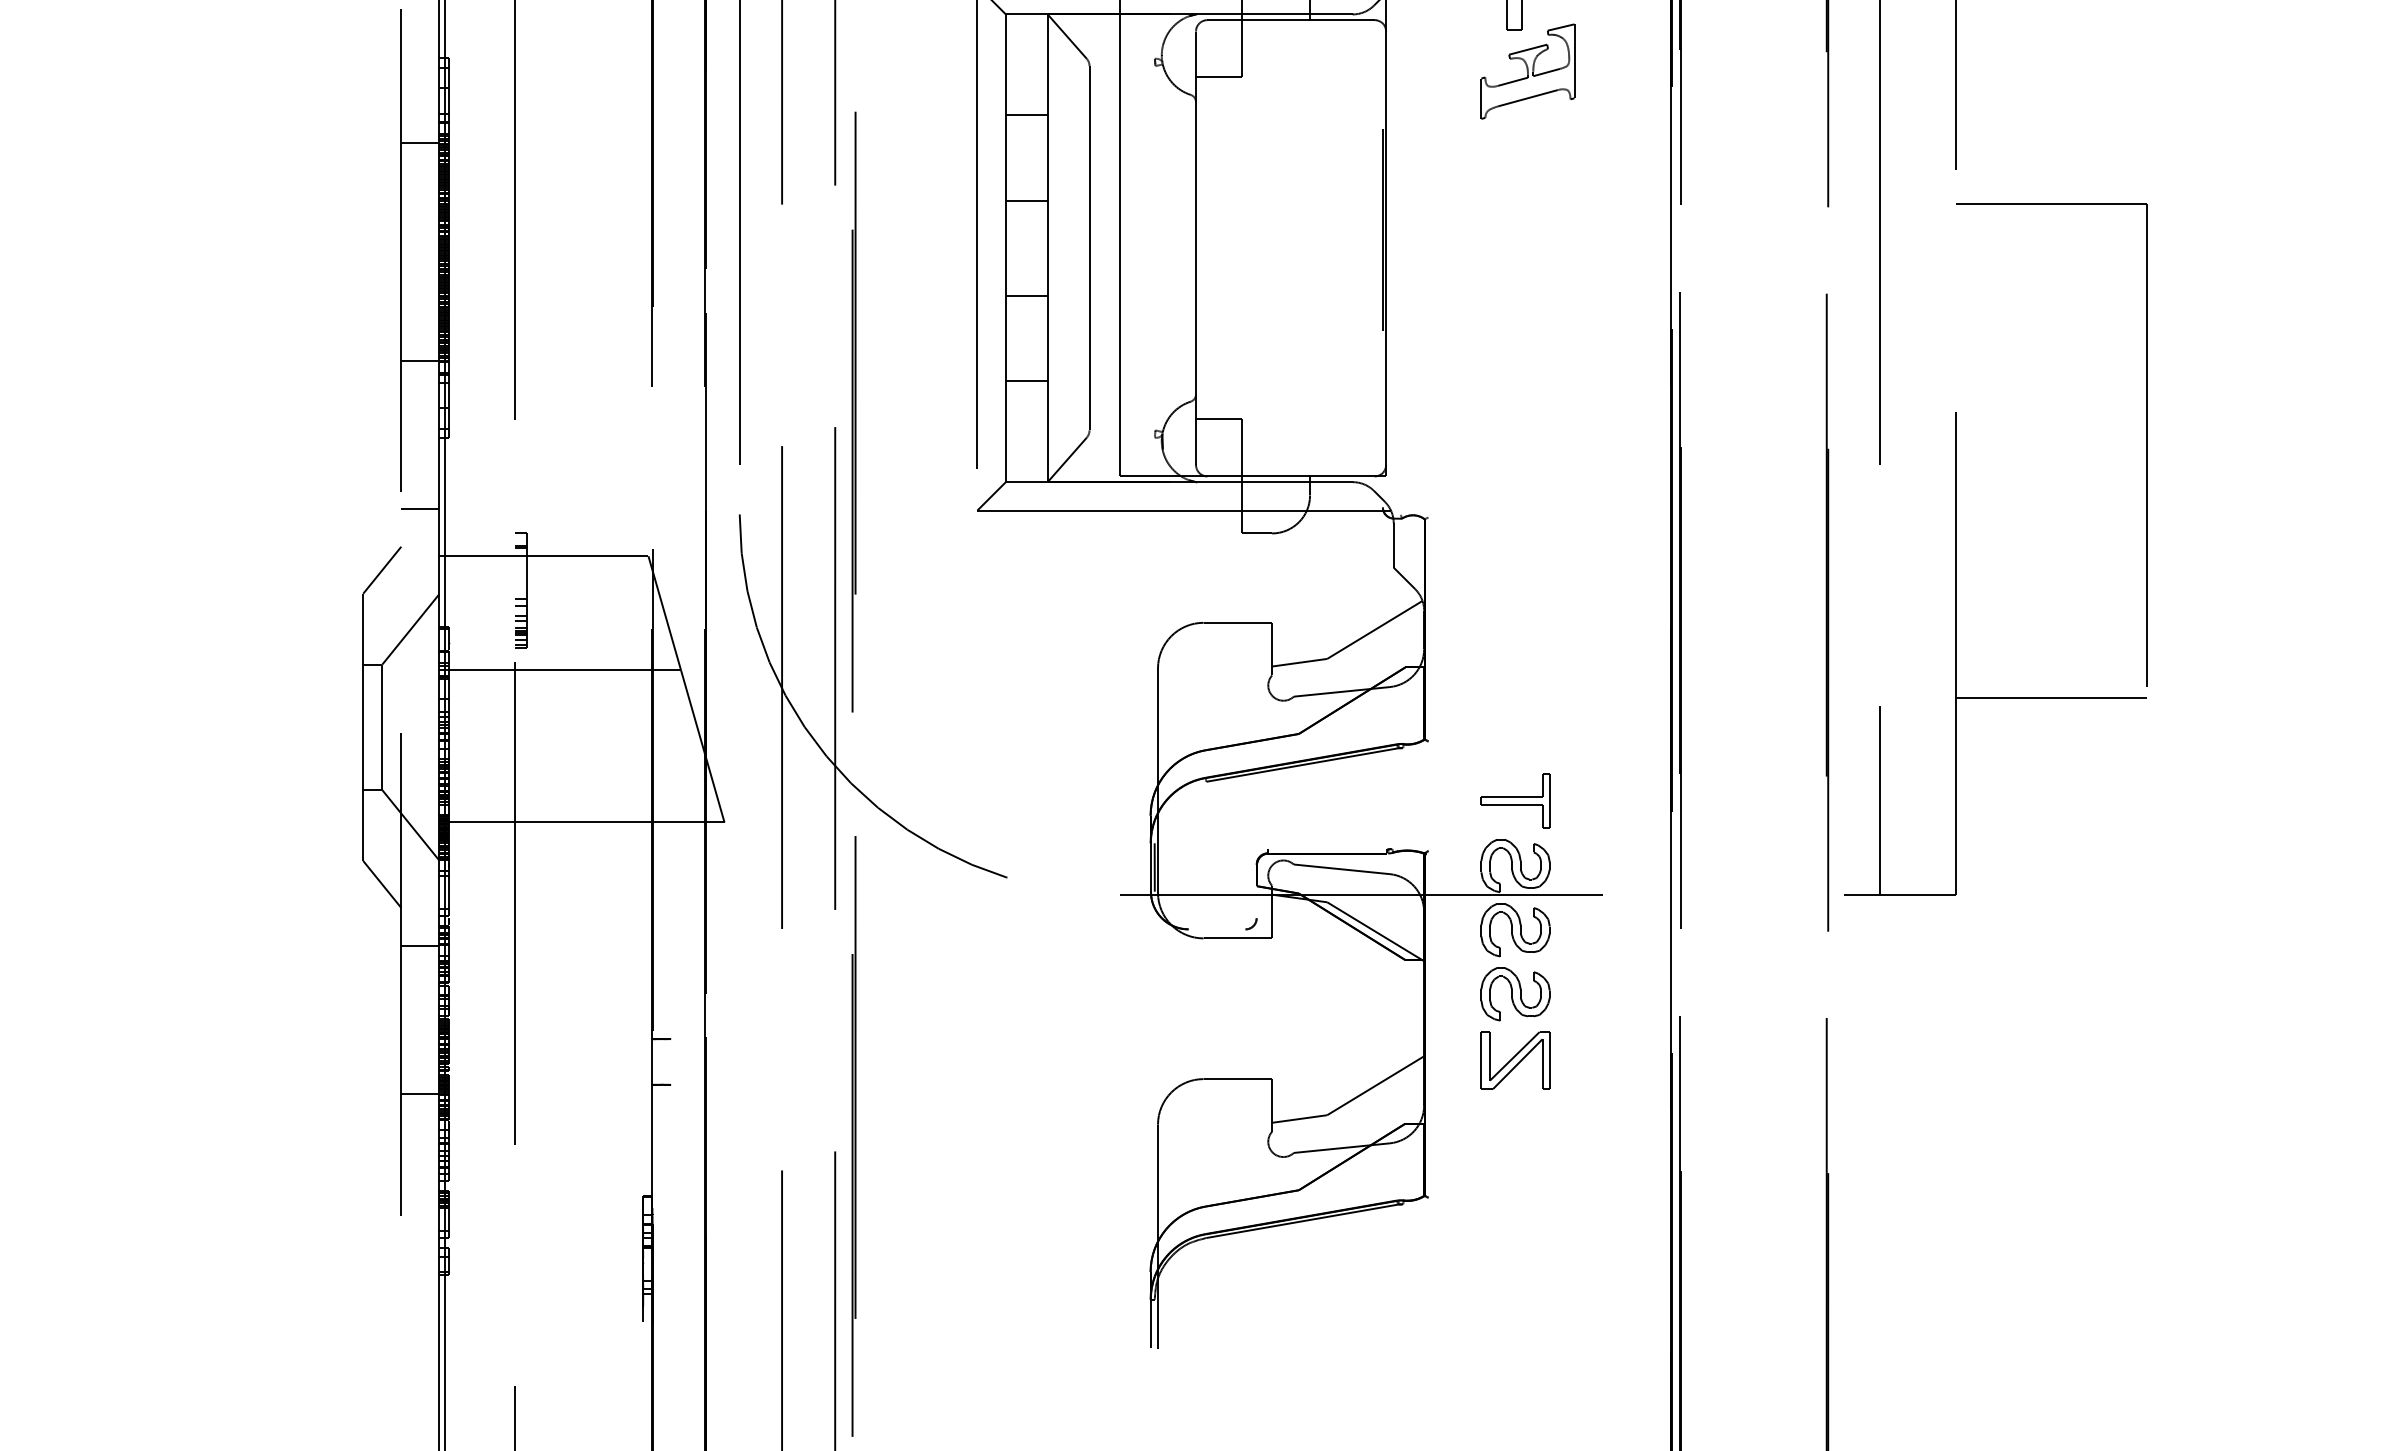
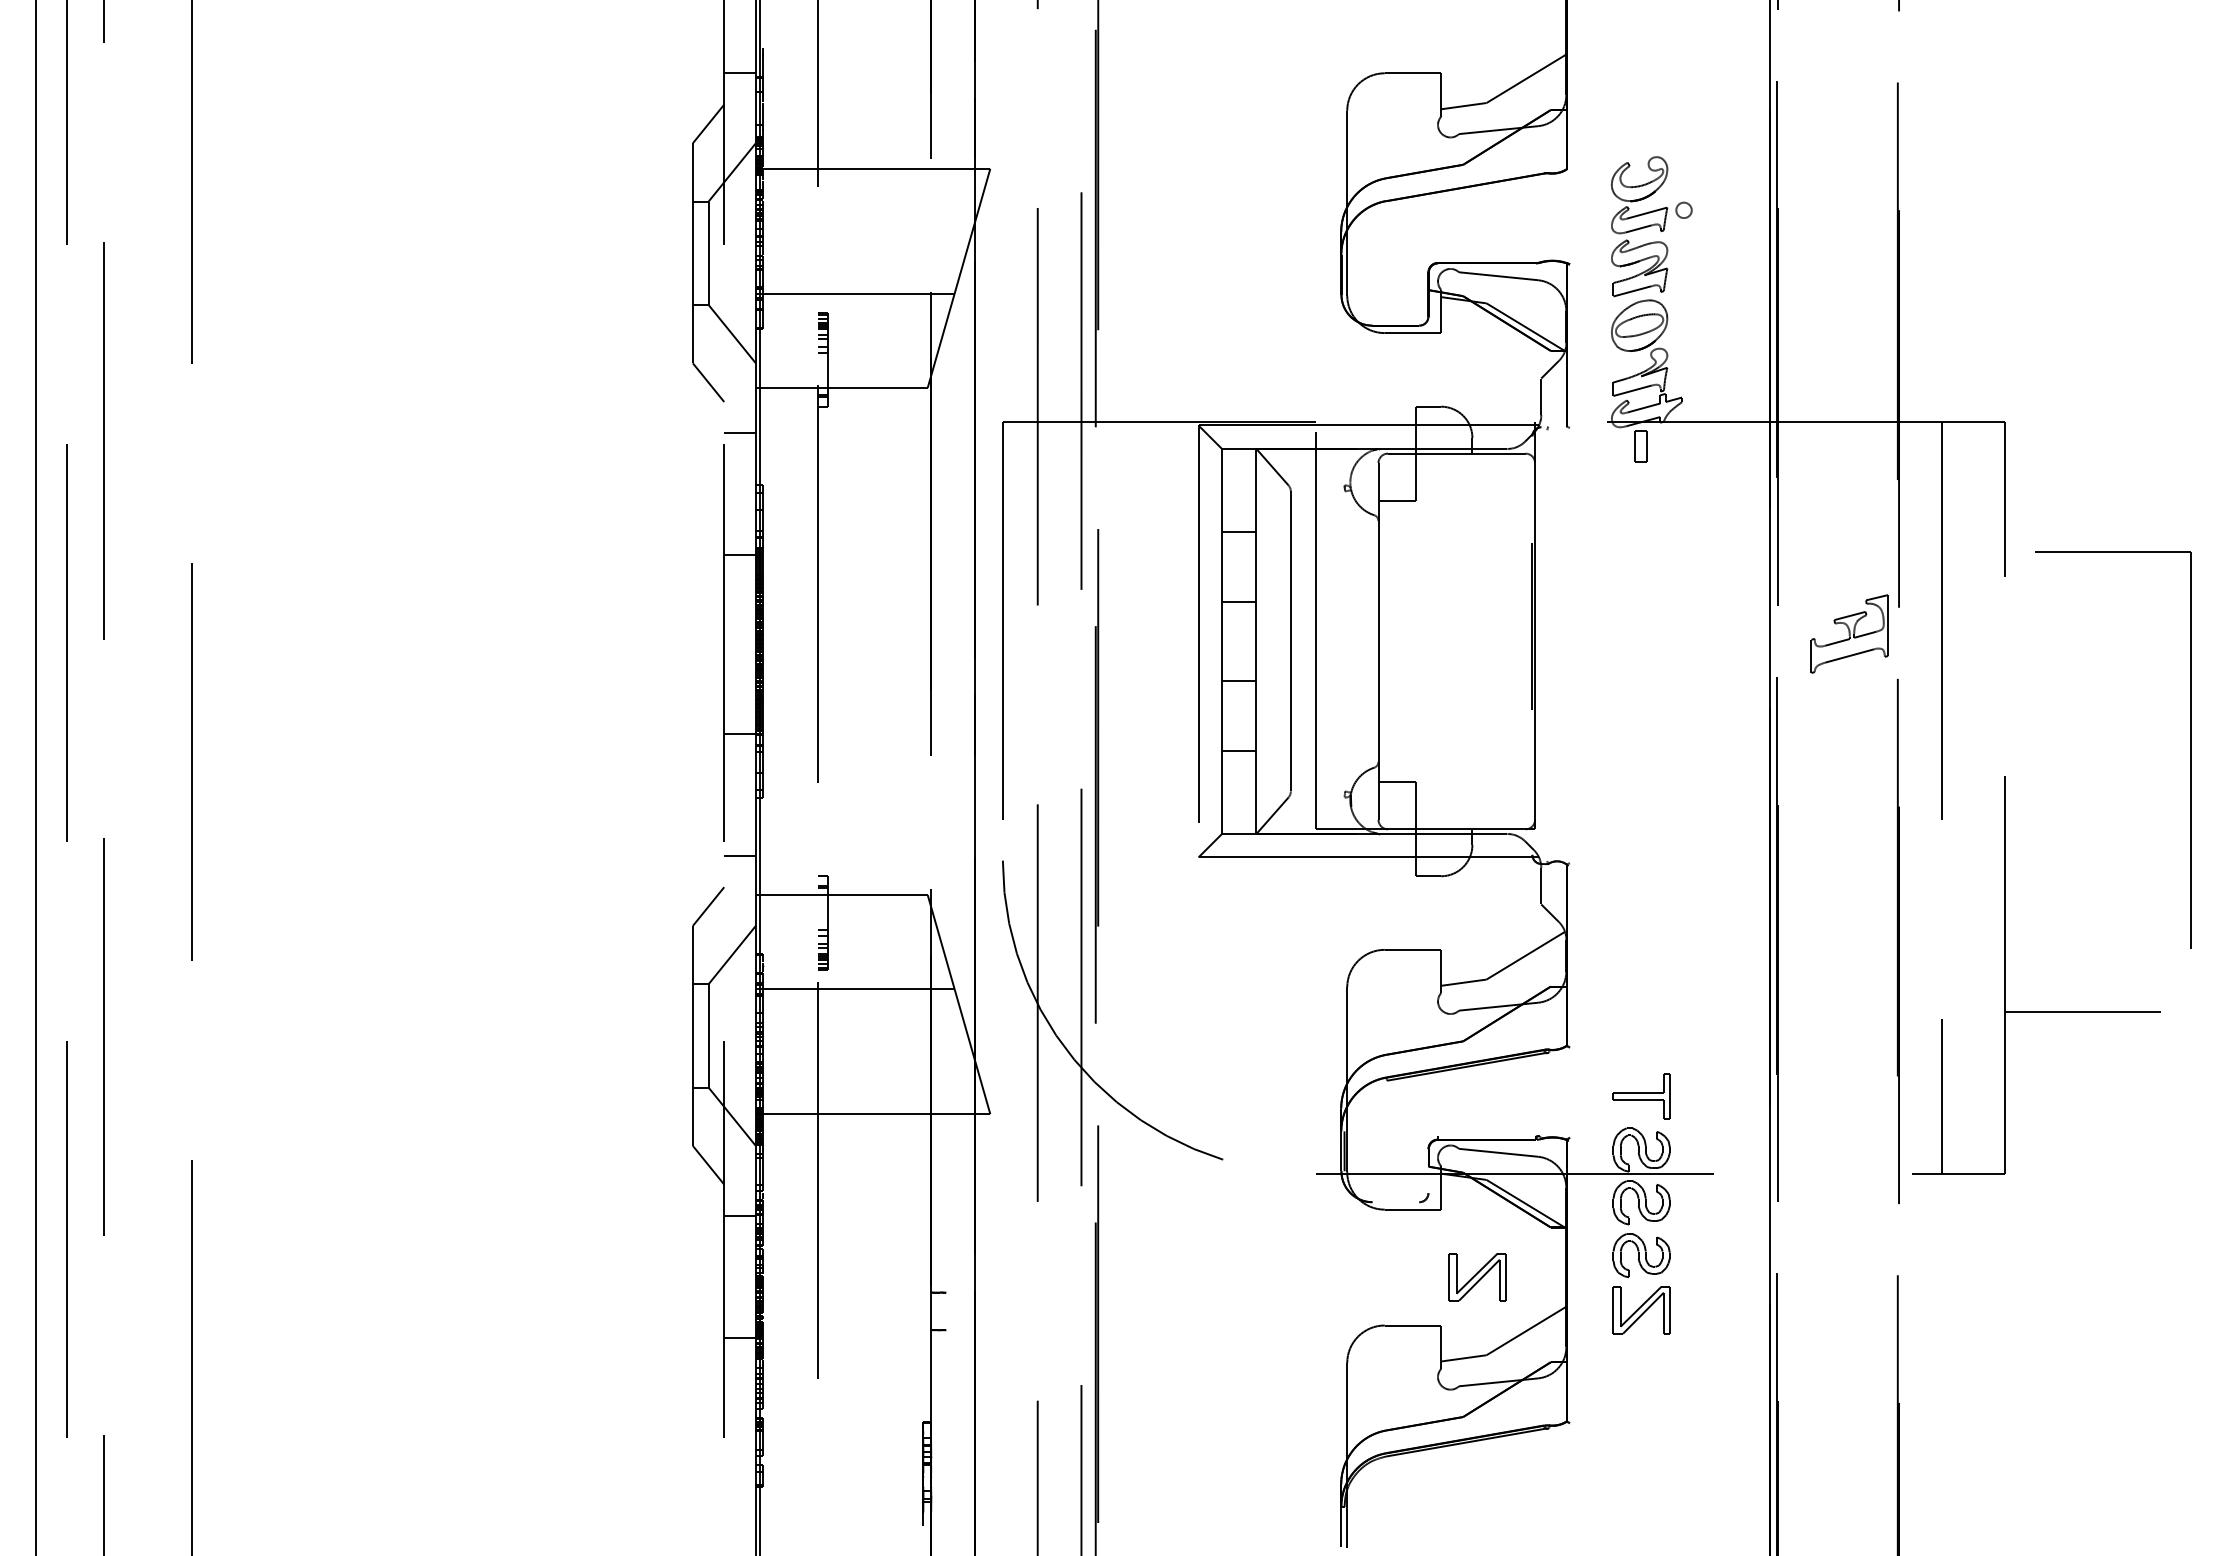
part: (1527, 70) -> (1849, 633), moved
part: (2145, 443) -> (2190, 749), moved
part: (1316, 1020) -> (1477, 1277), added

